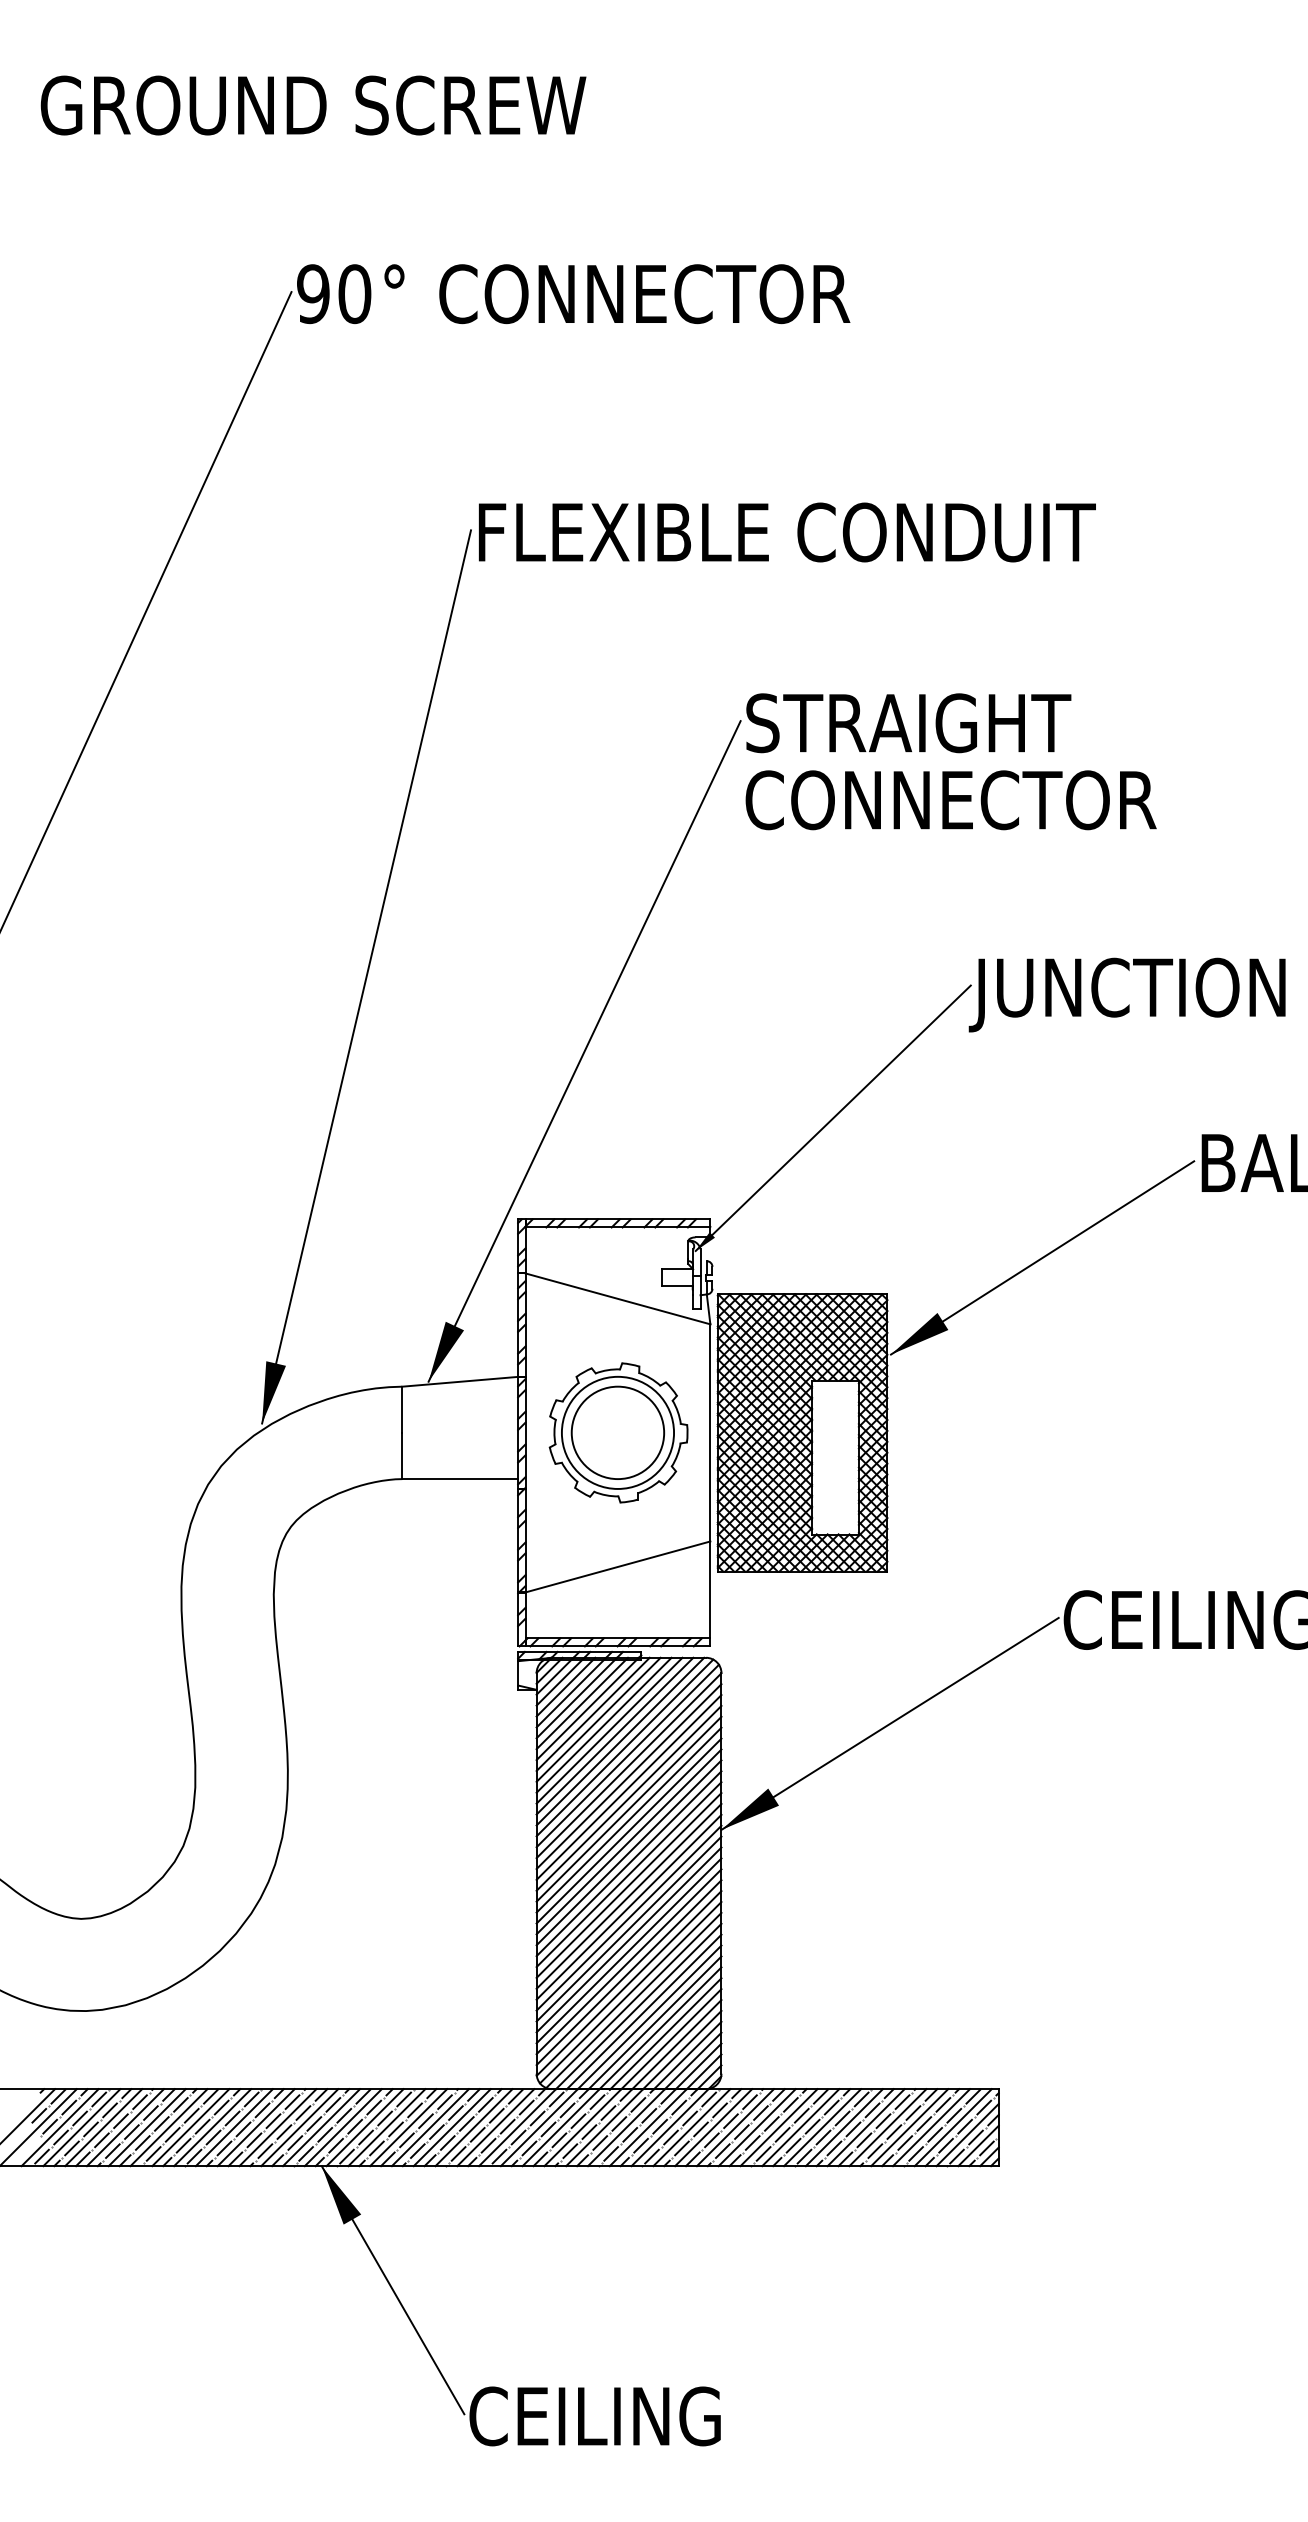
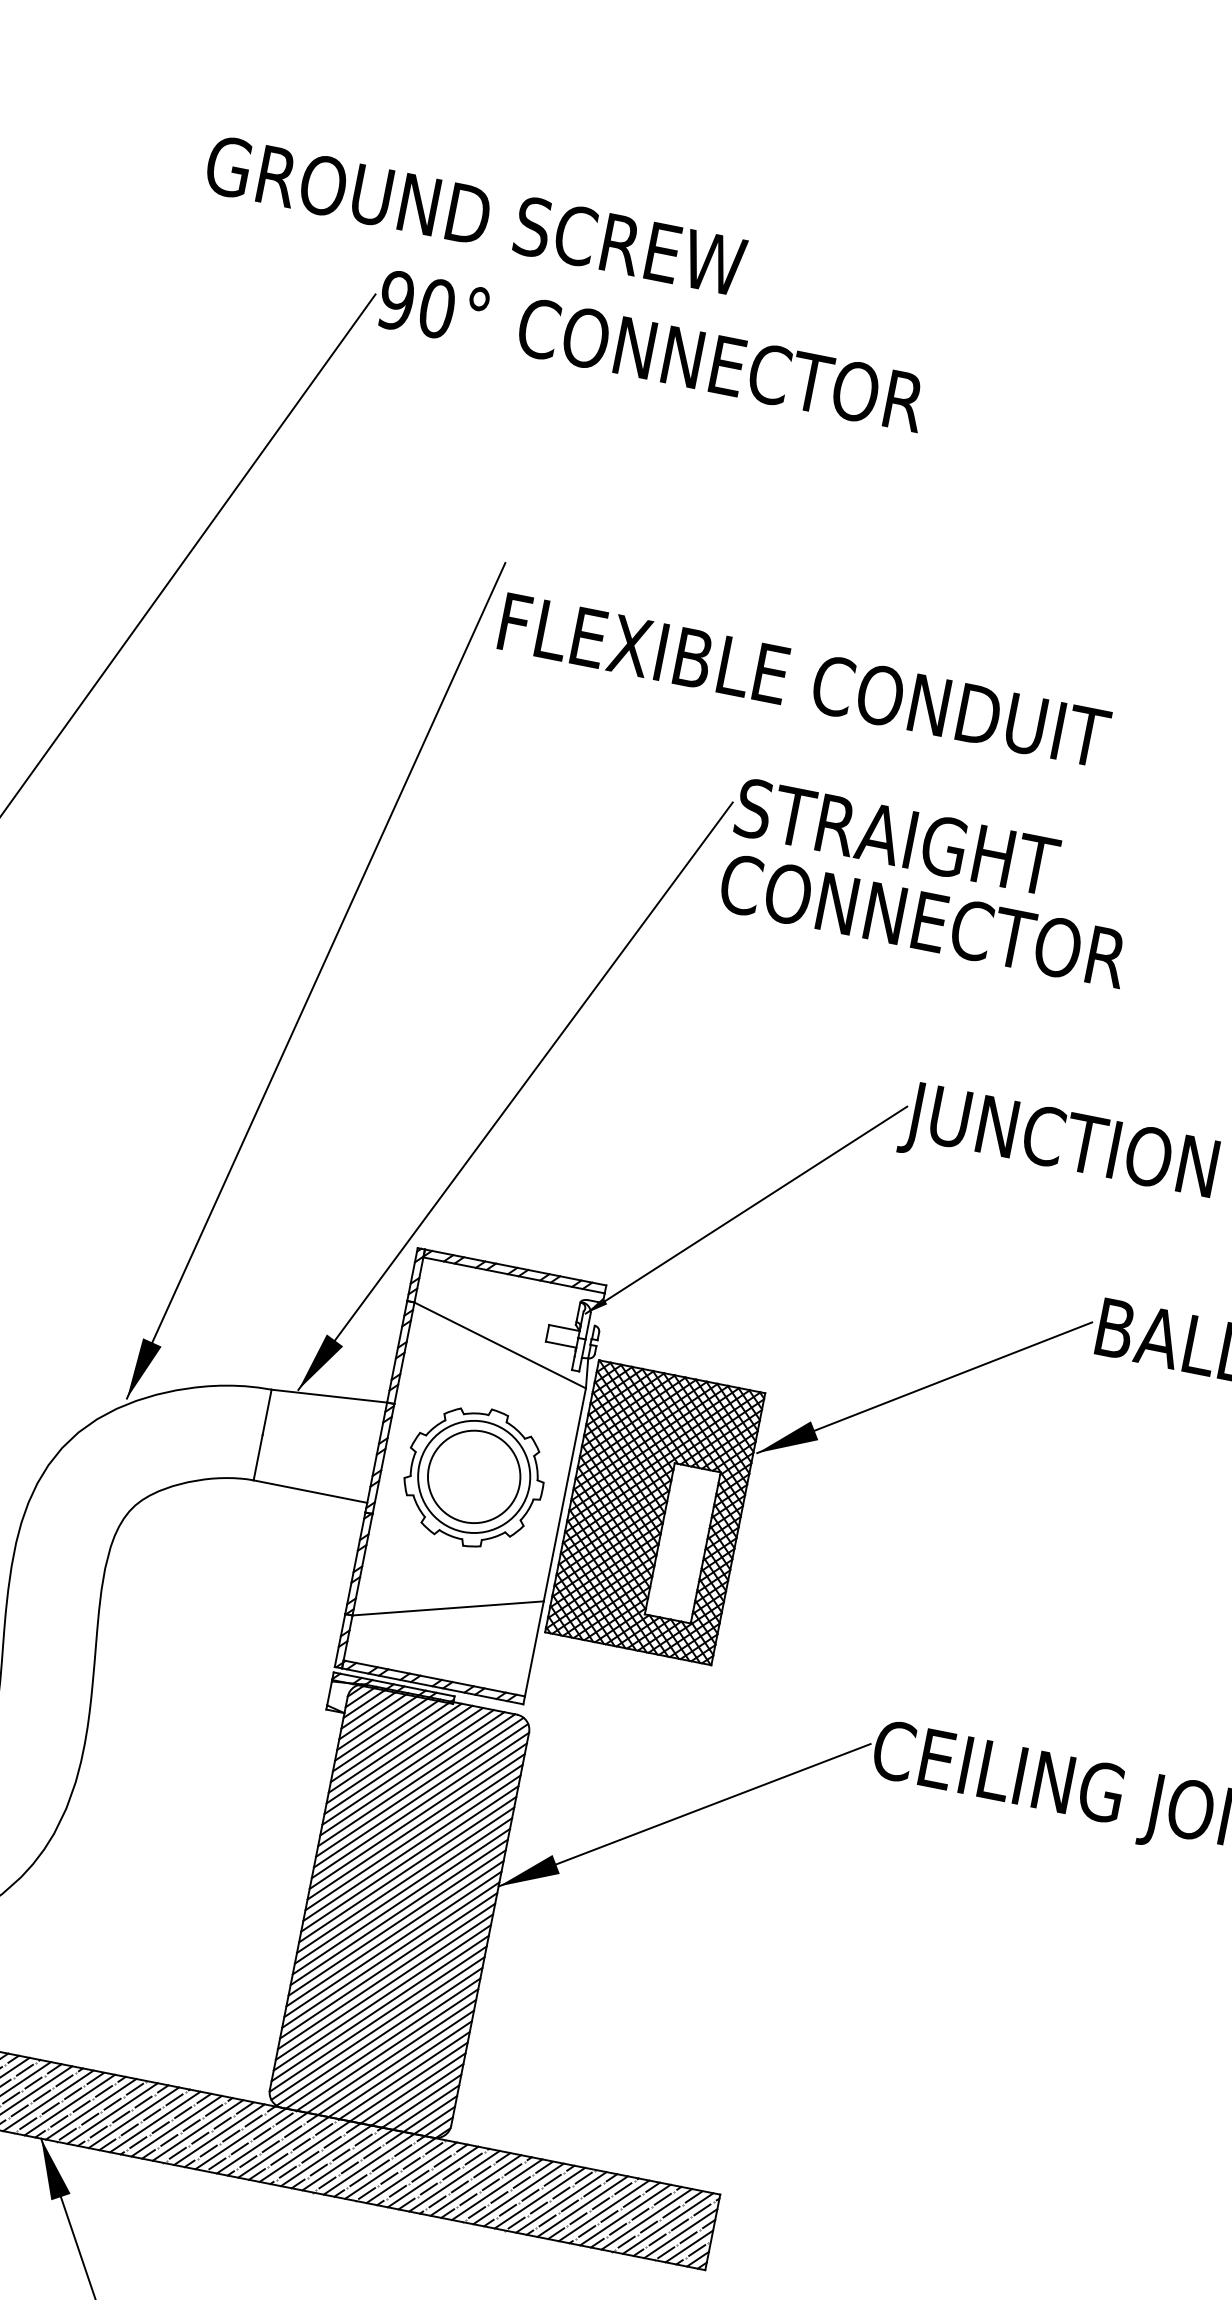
text: (313, 105) -> (475, 215), moved
text: (787, 532) -> (804, 680), moved

